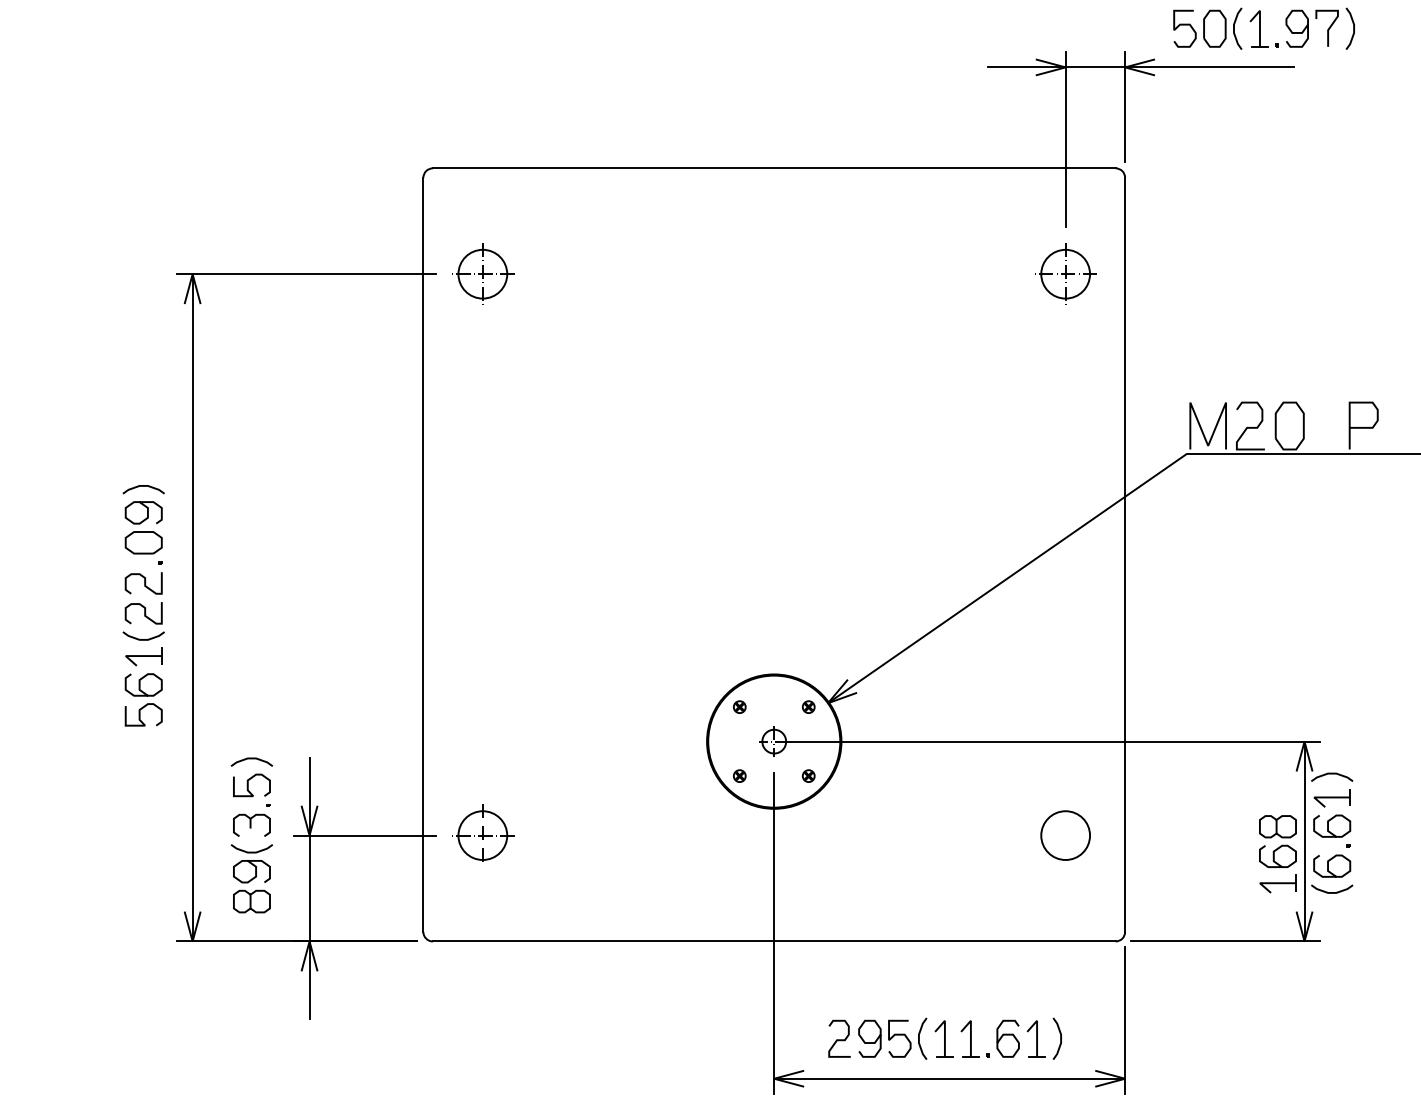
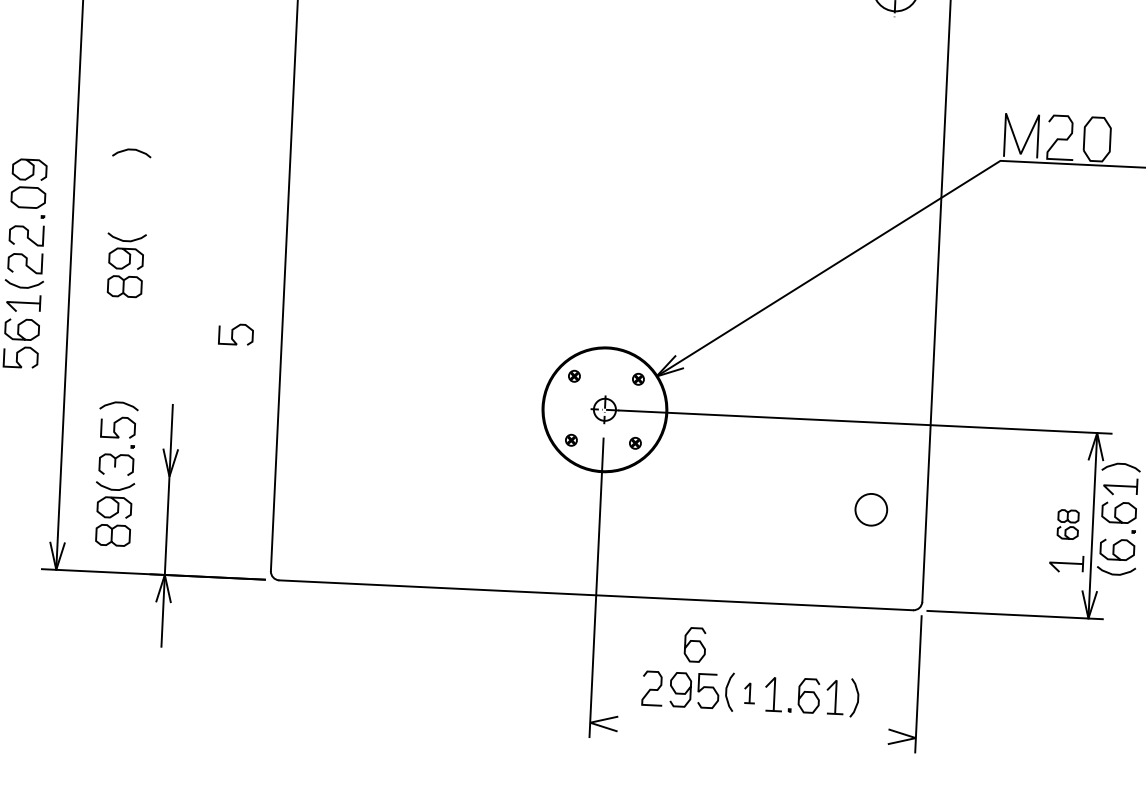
curve: (143, 486) -> (131, 150), moved
part: (251, 610) -> (125, 265), added
curve: (370, 679) -> (232, 334), added
part: (483, 832) -> (331, 481), removed
line: (364, 835) -> (220, 479), removed
circle: (1065, 835) -> (871, 509), size x0.7
part: (1277, 841) -> (1067, 524), size x0.6
curve: (882, 986) -> (694, 641), added
part: (943, 1038) -> (749, 692), size x0.6
line: (949, 1078) -> (752, 730), removed

